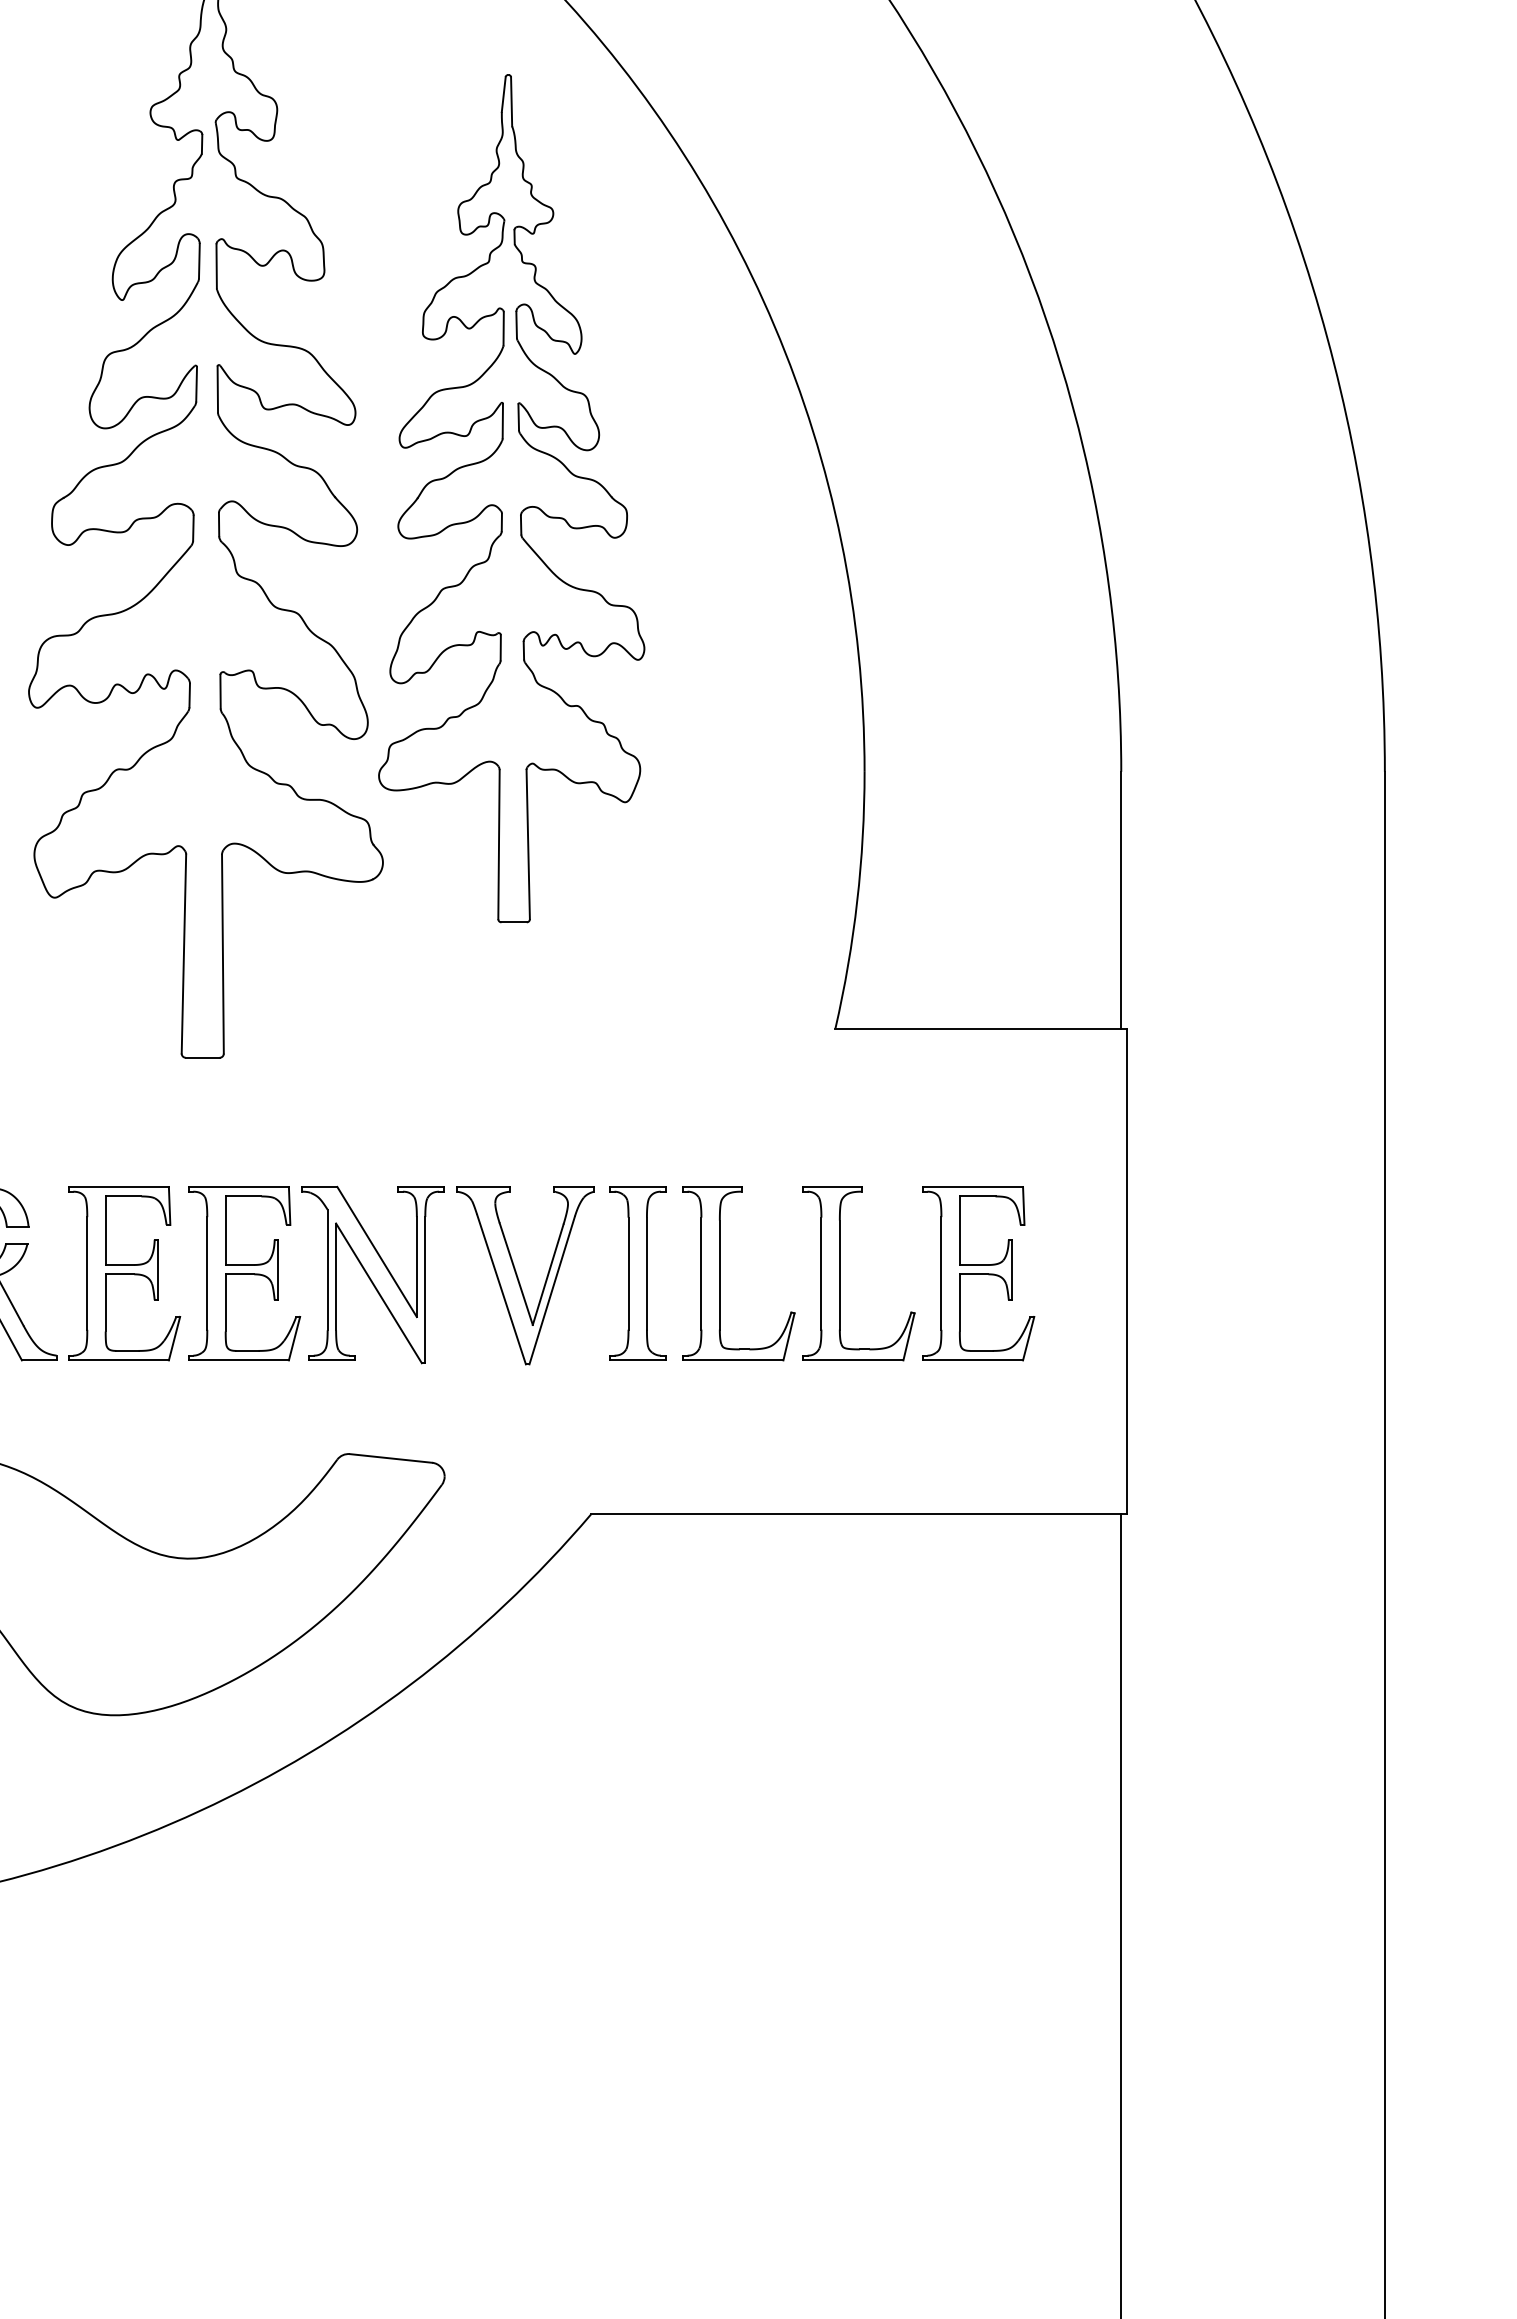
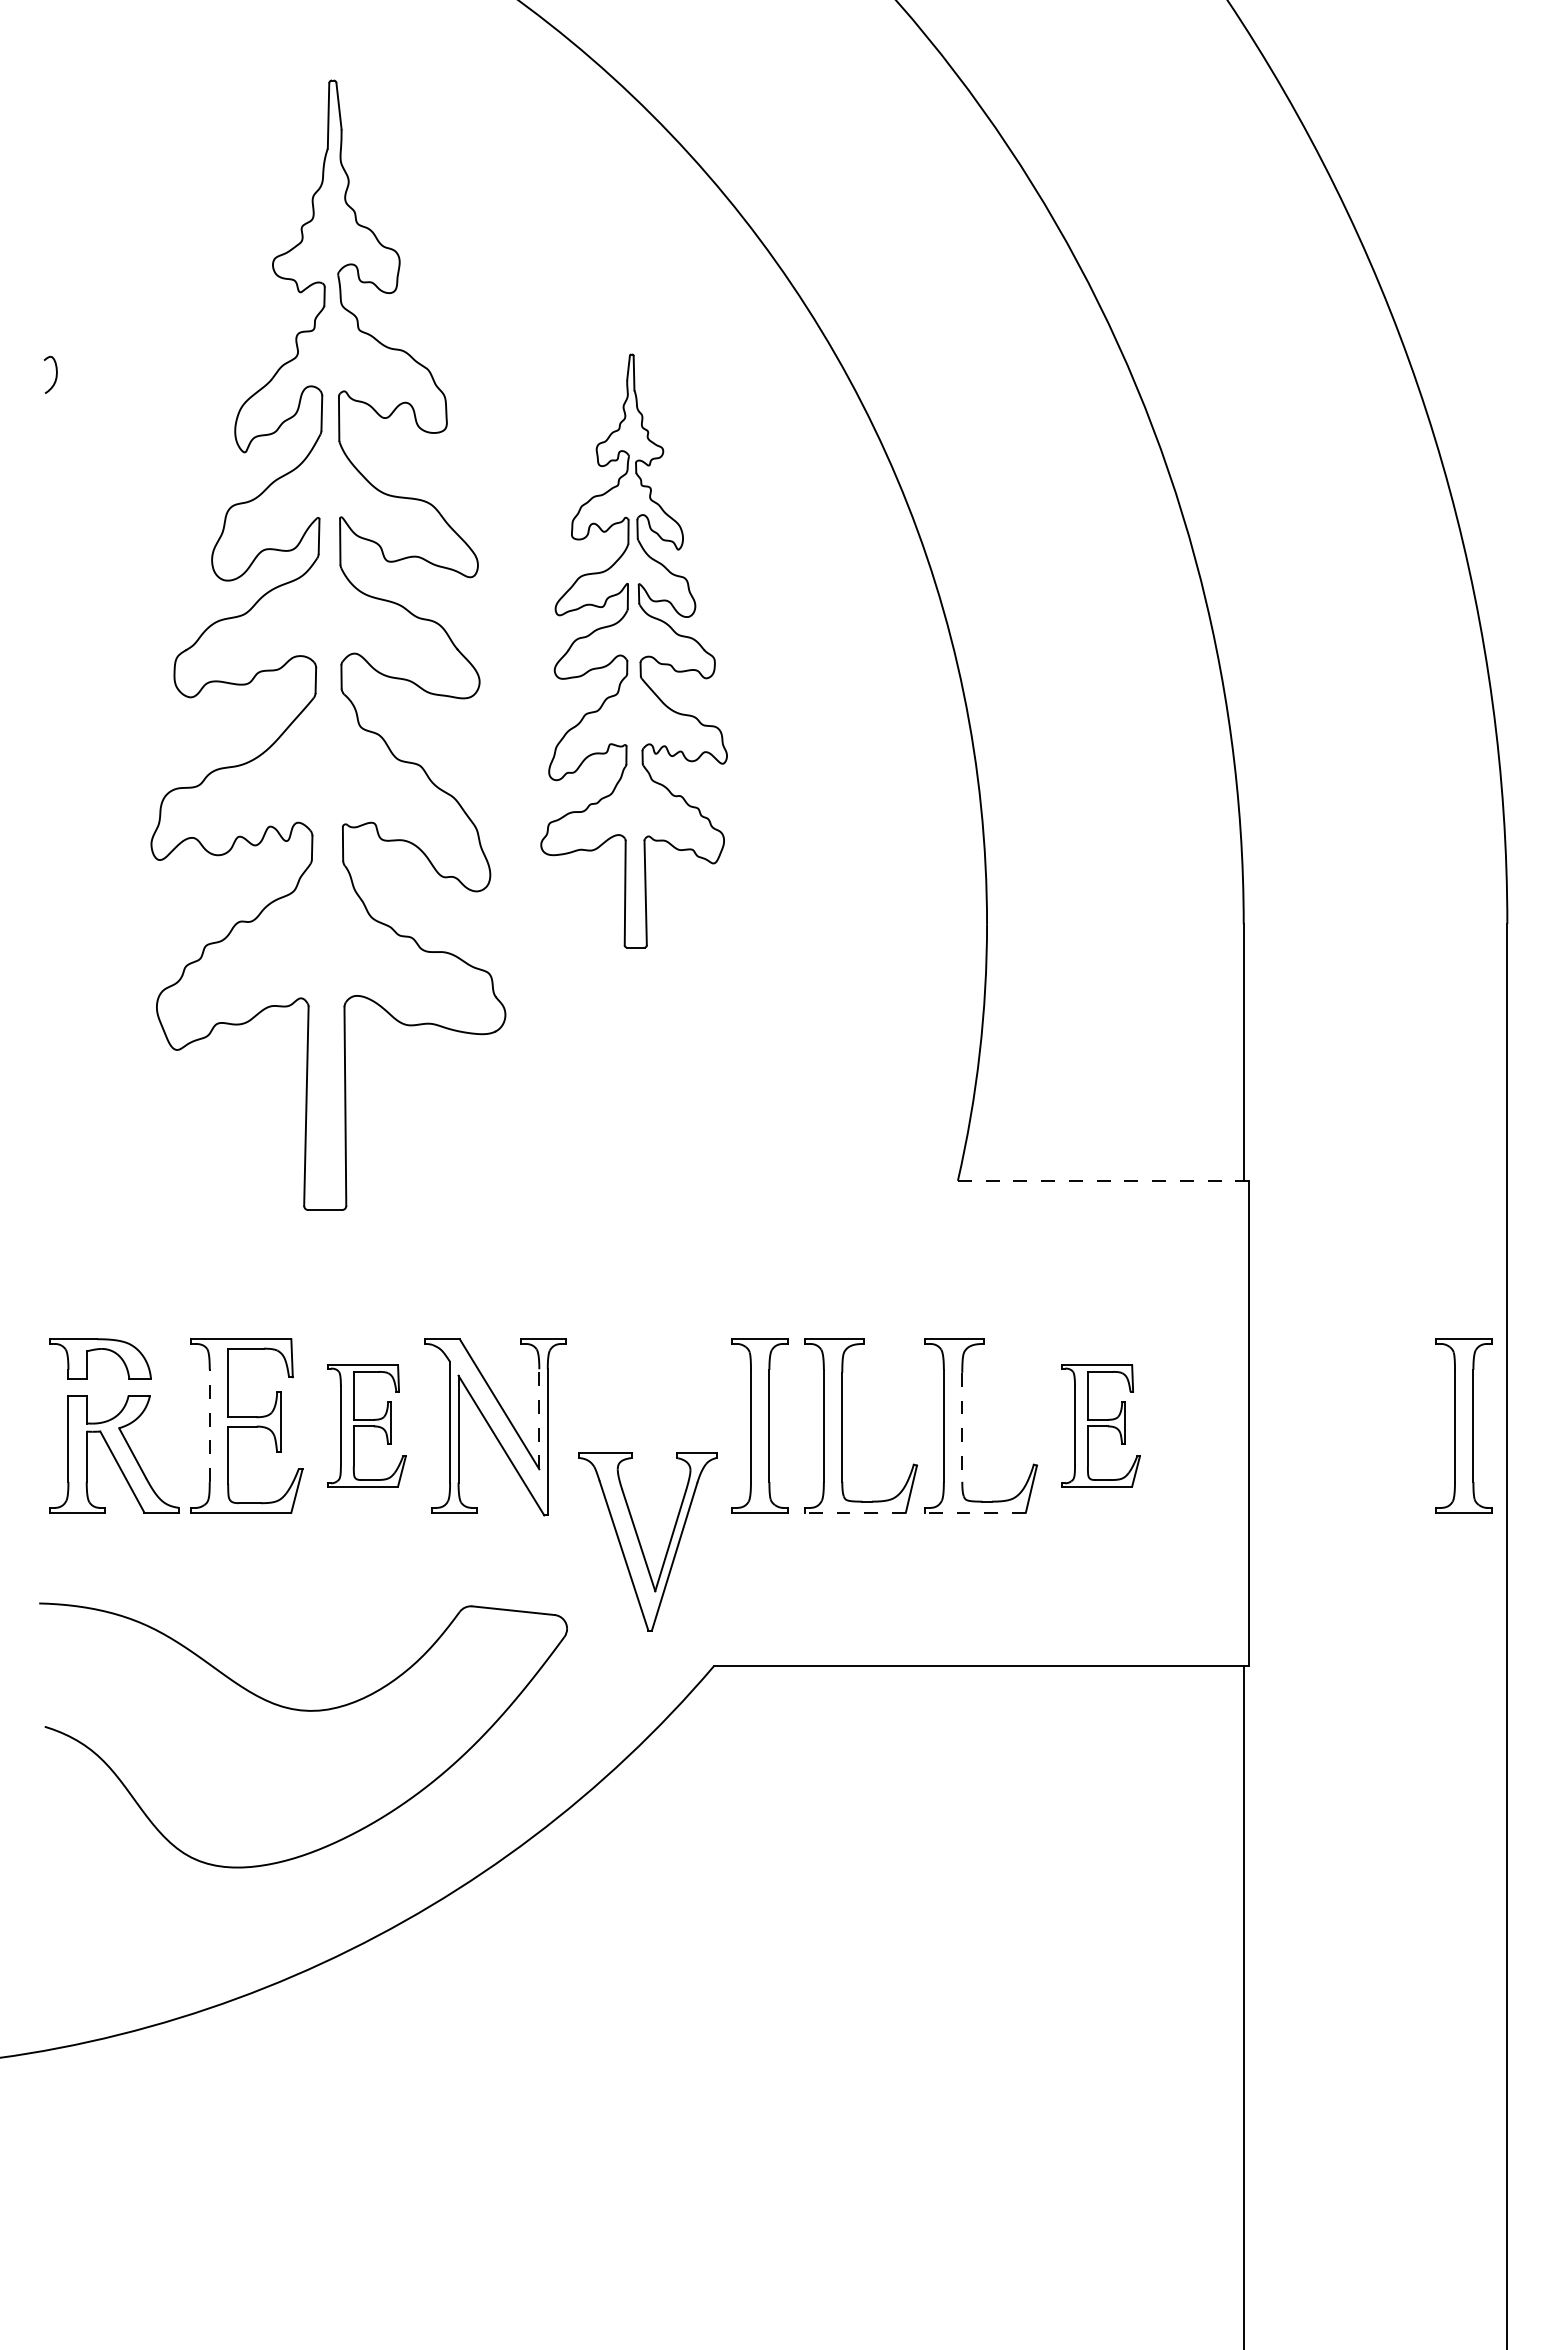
part: (511, 498) -> (633, 650), size x0.7
line: (981, 1028) -> (1103, 1180), solid -> dashed
line: (417, 1266) -> (539, 1418), solid -> dashed
line: (87, 1273) -> (209, 1425), solid -> dashed
part: (244, 1273) -> (366, 1425), size x0.7
part: (978, 1273) -> (1100, 1425), size x0.7
part: (1341, 1273) -> (1463, 1425), added
part: (518, 1275) -> (640, 1541), moved
line: (840, 1275) -> (962, 1427), solid -> dashed
line: (733, 1360) -> (855, 1512), solid -> dashed
line: (853, 1360) -> (975, 1512), solid -> dashed

